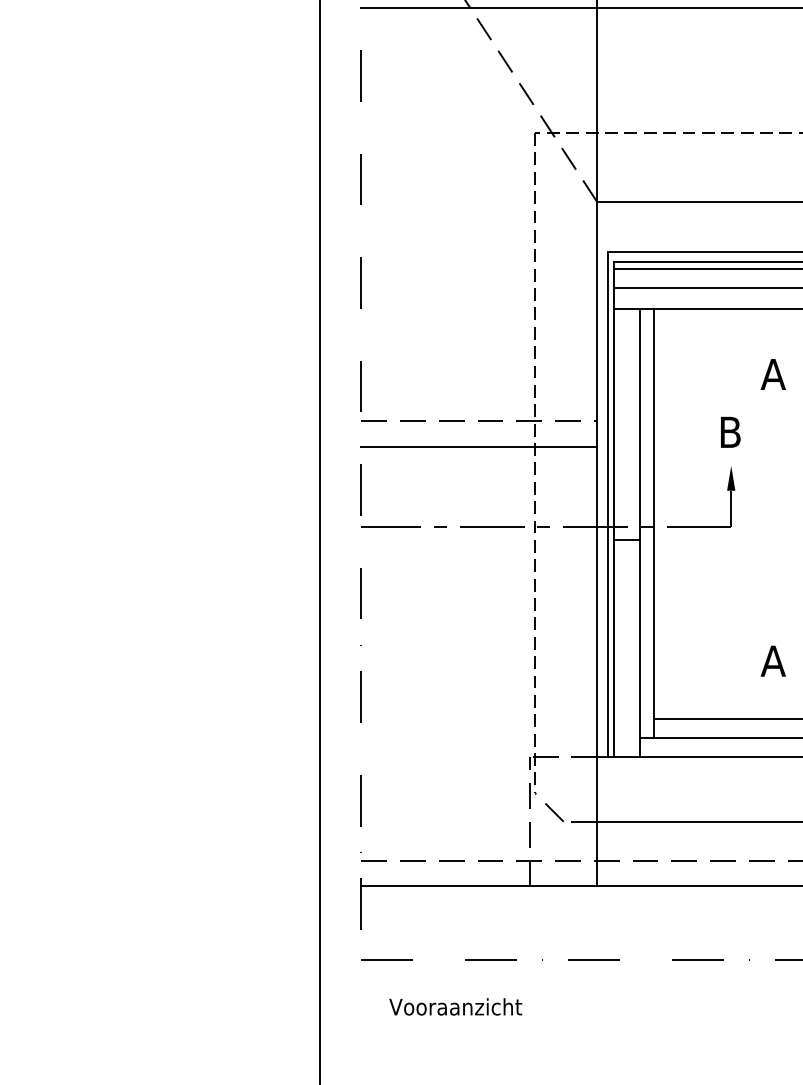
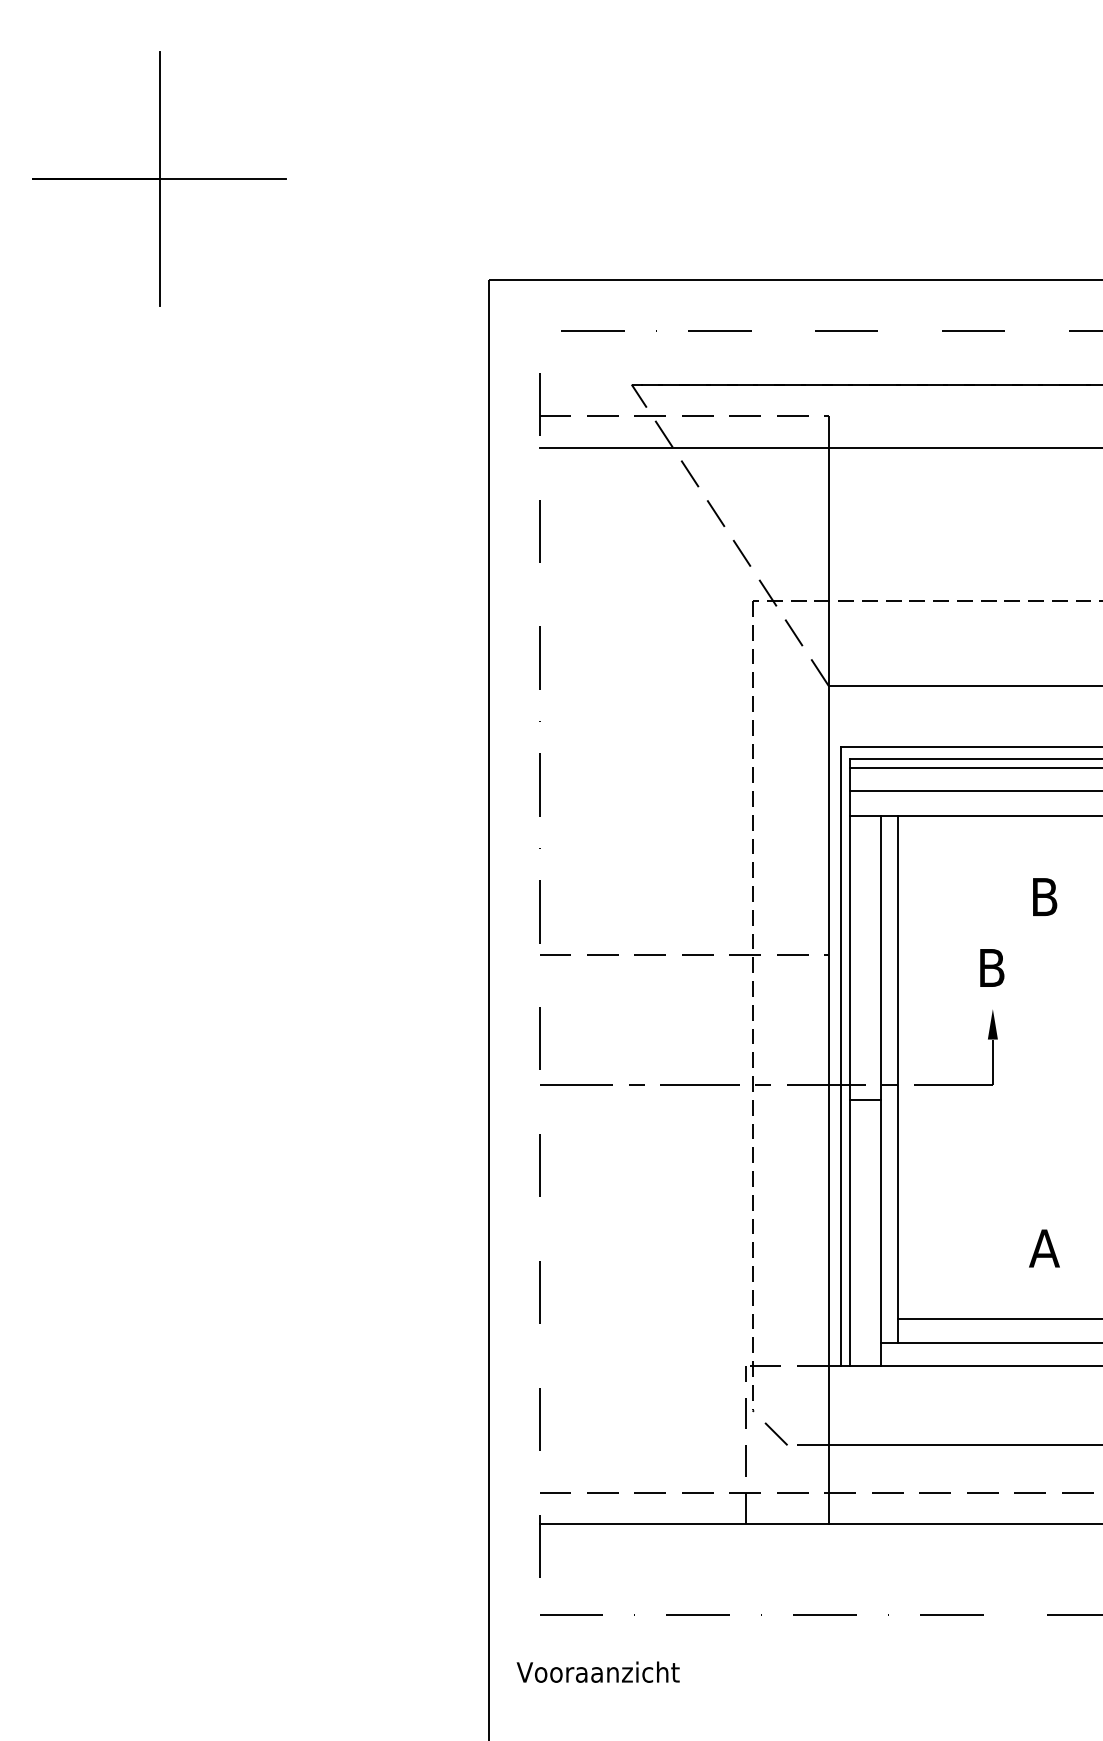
text: (773, 374) -> (1044, 897), A -> B
line: (478, 447) -> (683, 986), removed
text: (455, 1006) -> (597, 1671), moved

